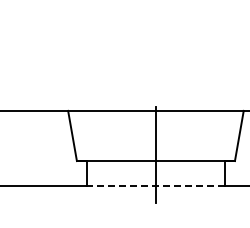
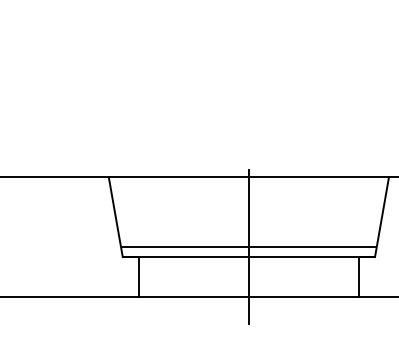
line: (155, 154) -> (248, 246), added
line: (155, 186) -> (248, 297), dashed -> solid

